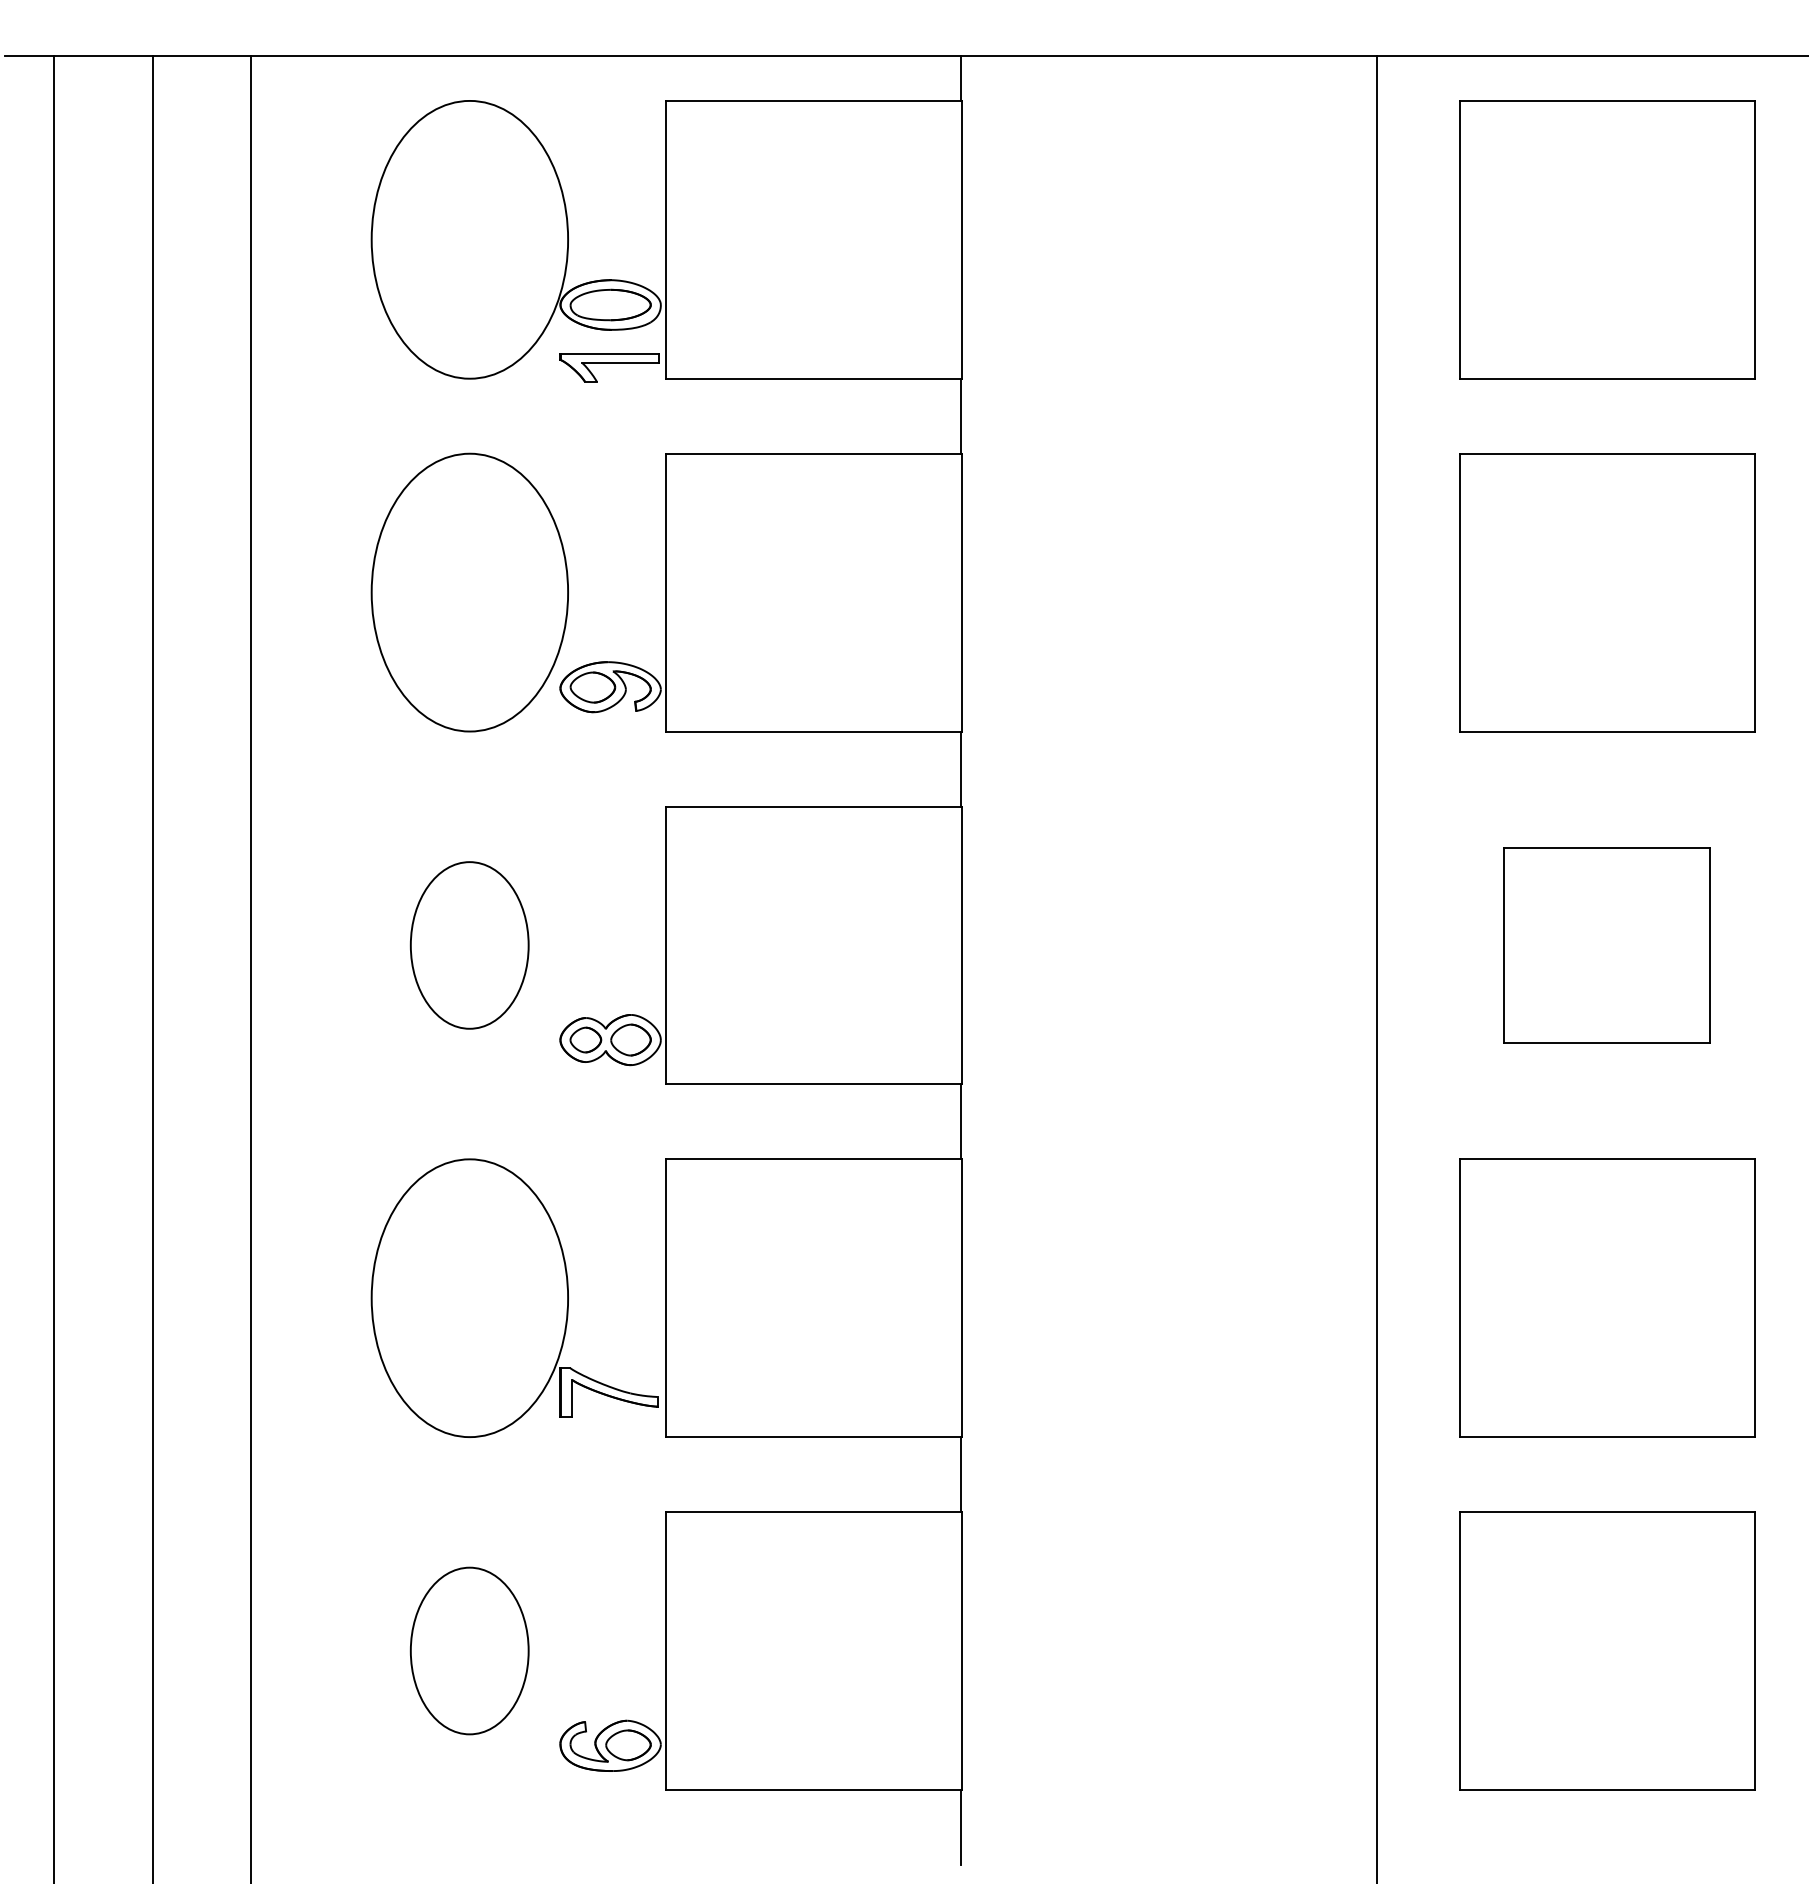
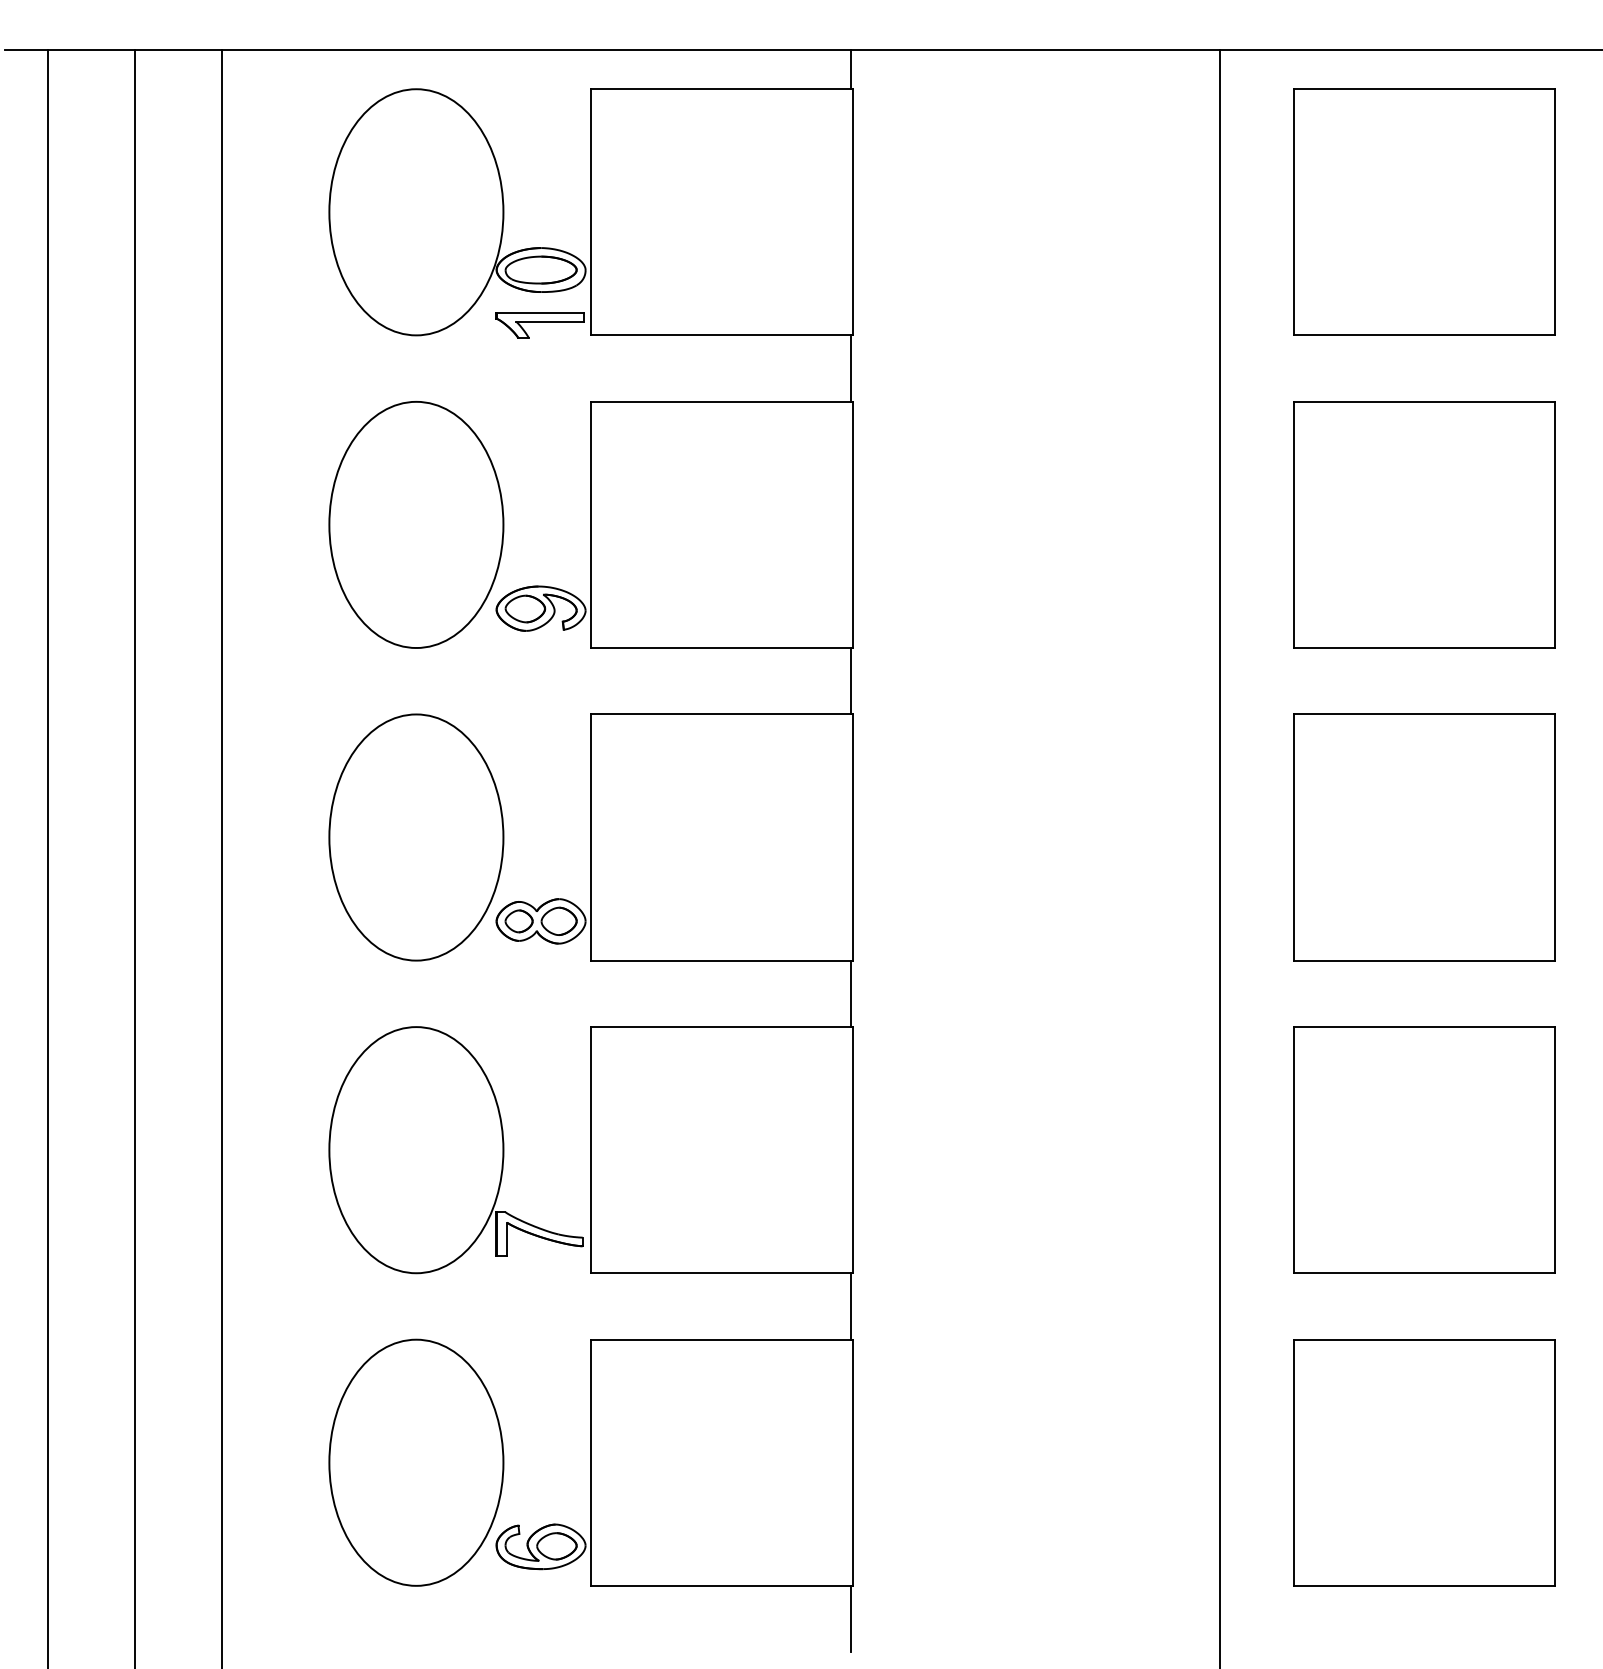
part: (469, 945) -> (416, 837), size x1.67
part: (1607, 945) -> (1424, 837), size x1.43
part: (469, 1650) -> (416, 1462), size x1.67

